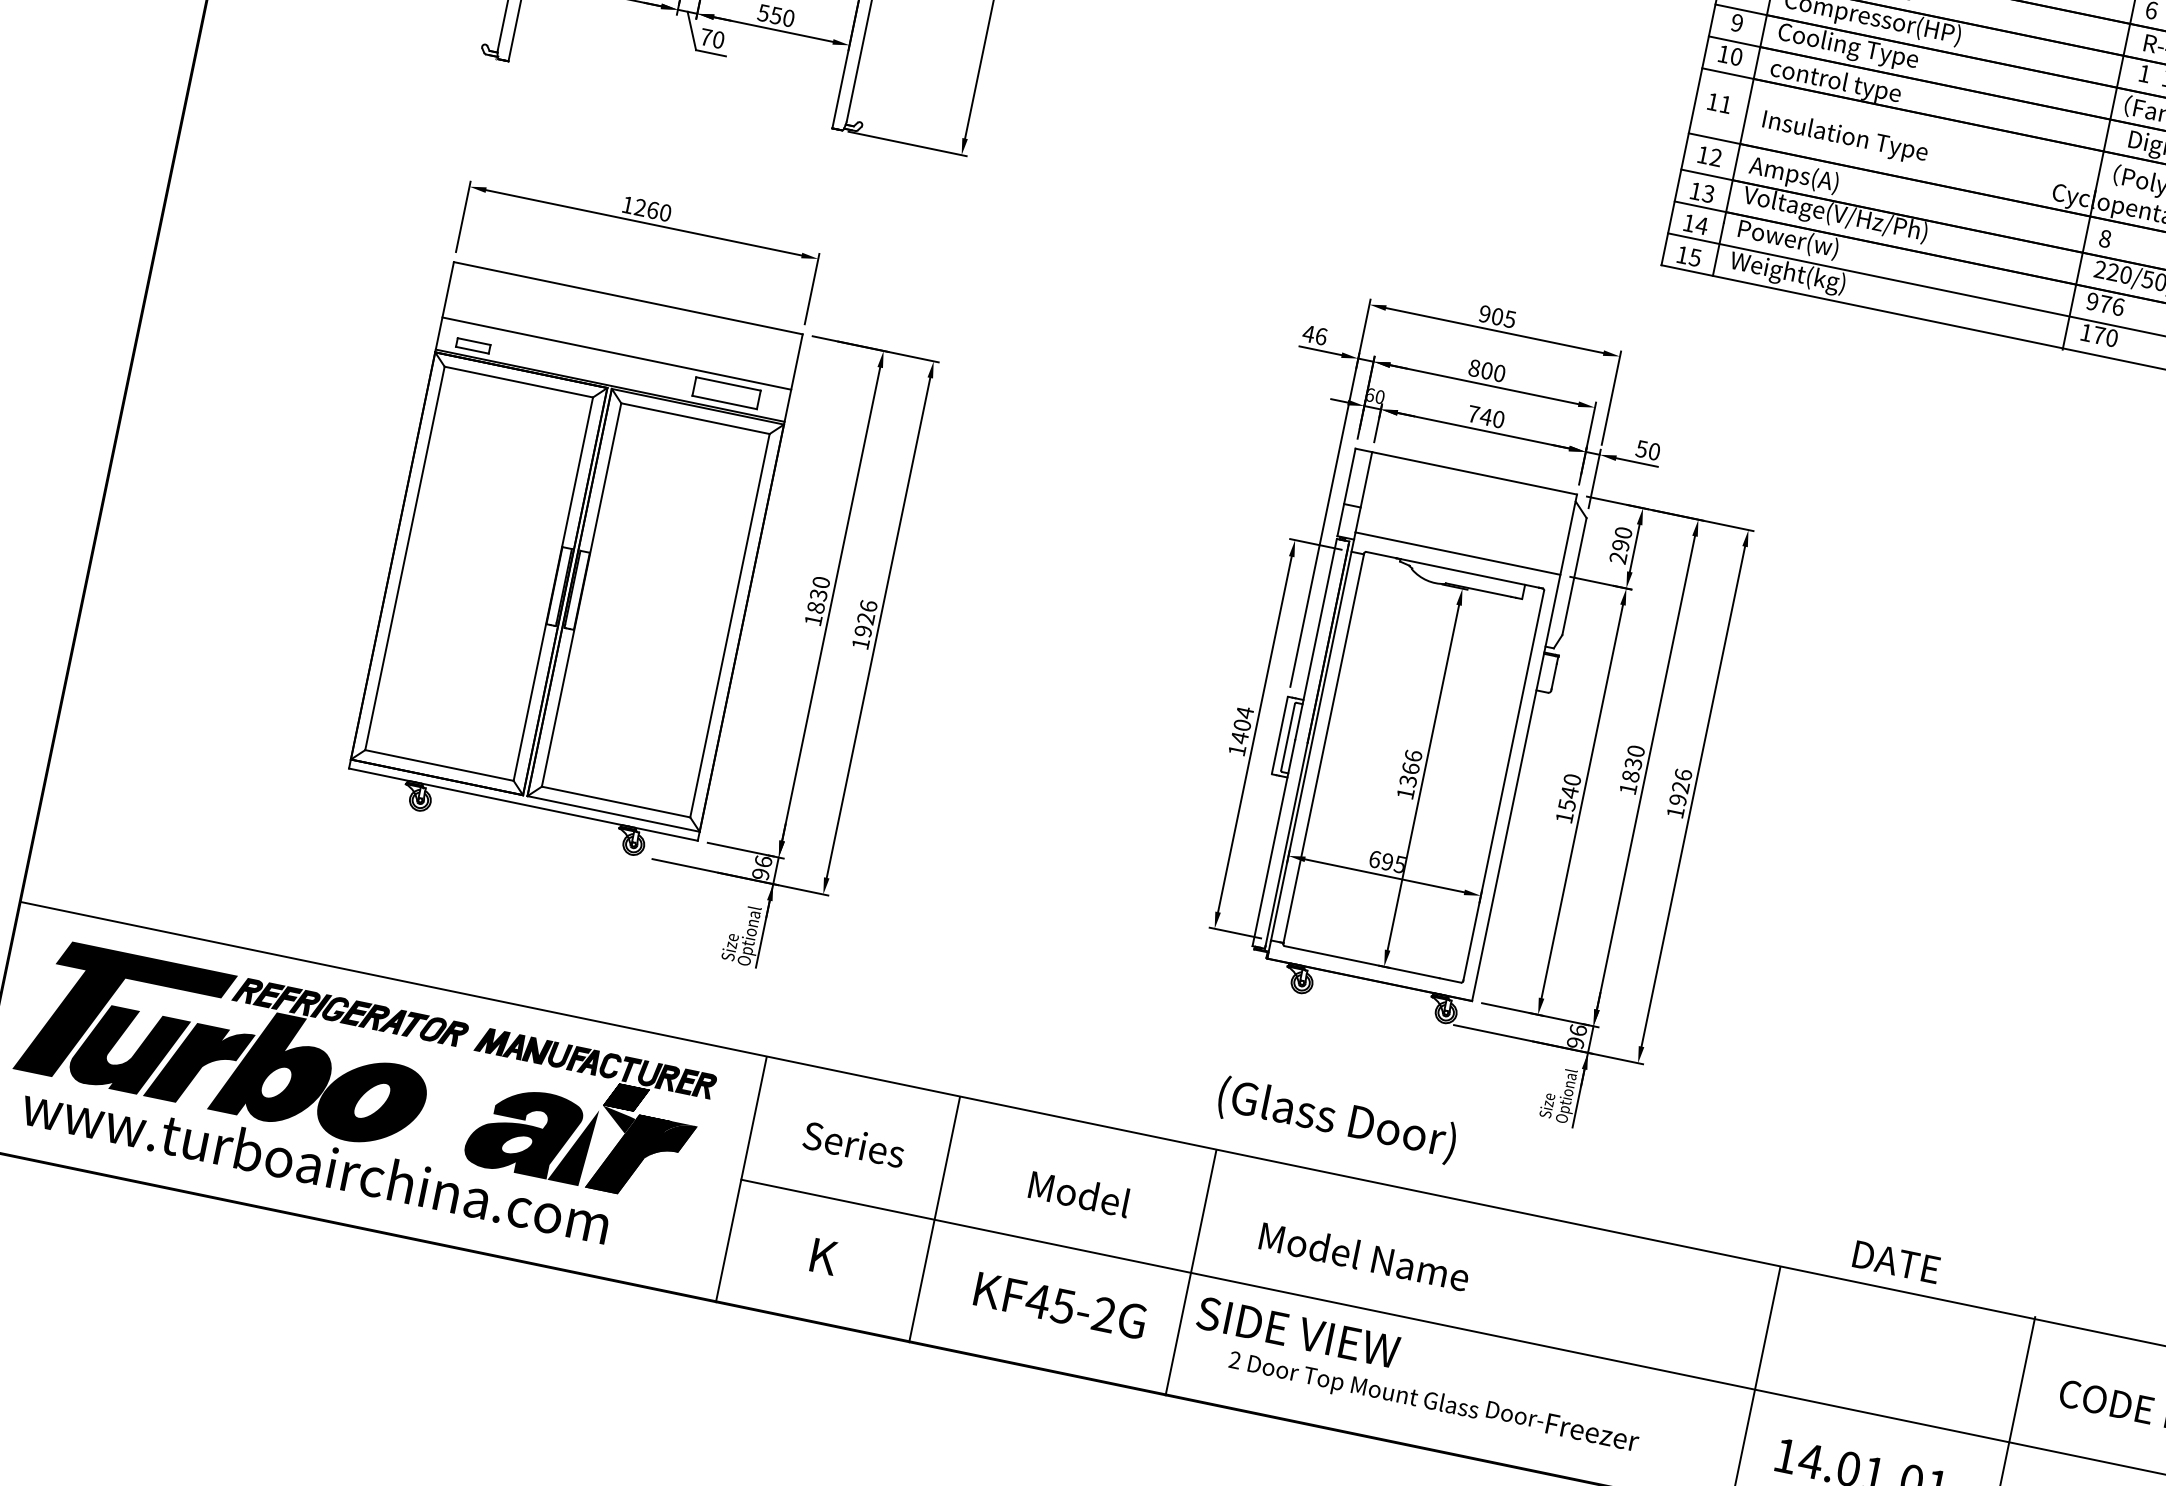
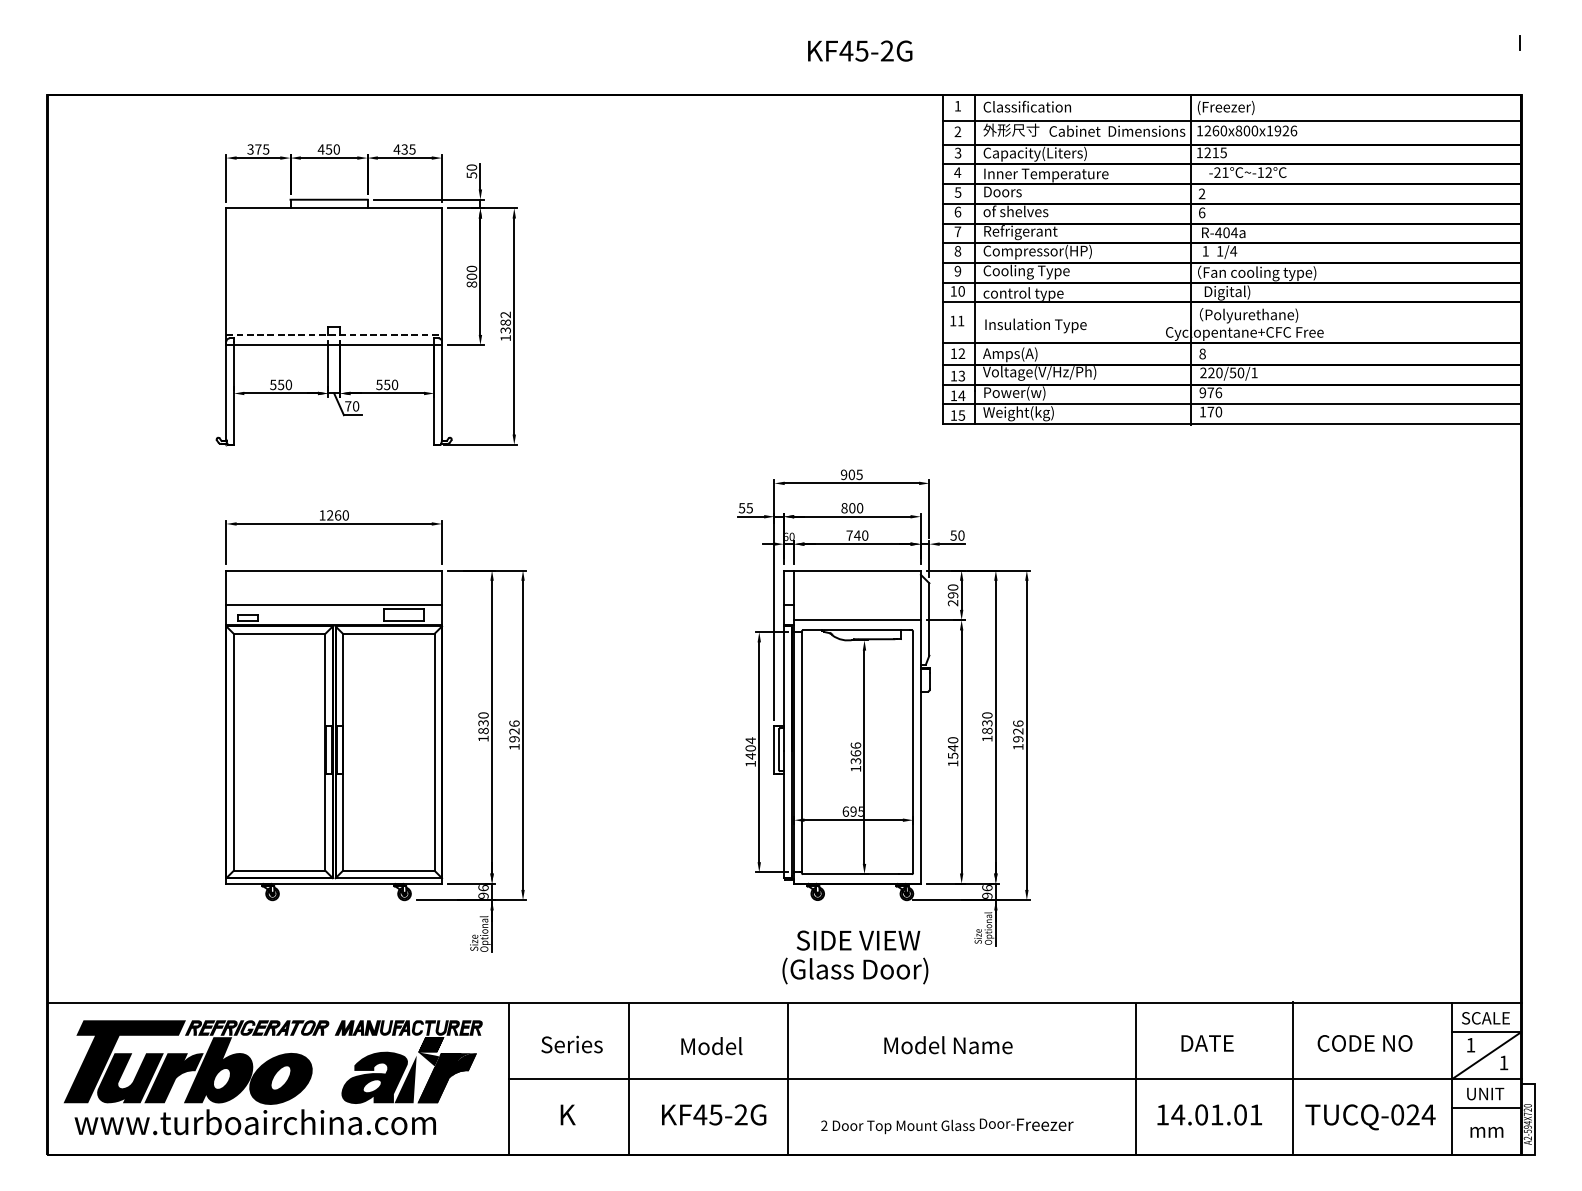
text: (1314, 335) -> (745, 508), 46 -> 55
text: (1364, 1256) -> (948, 1045), moved
text: (1896, 1262) -> (1207, 1043), moved
text: (1298, 1332) -> (858, 940), moved

